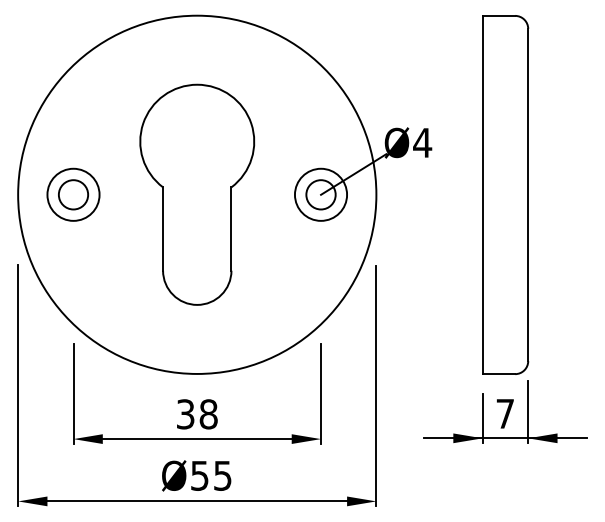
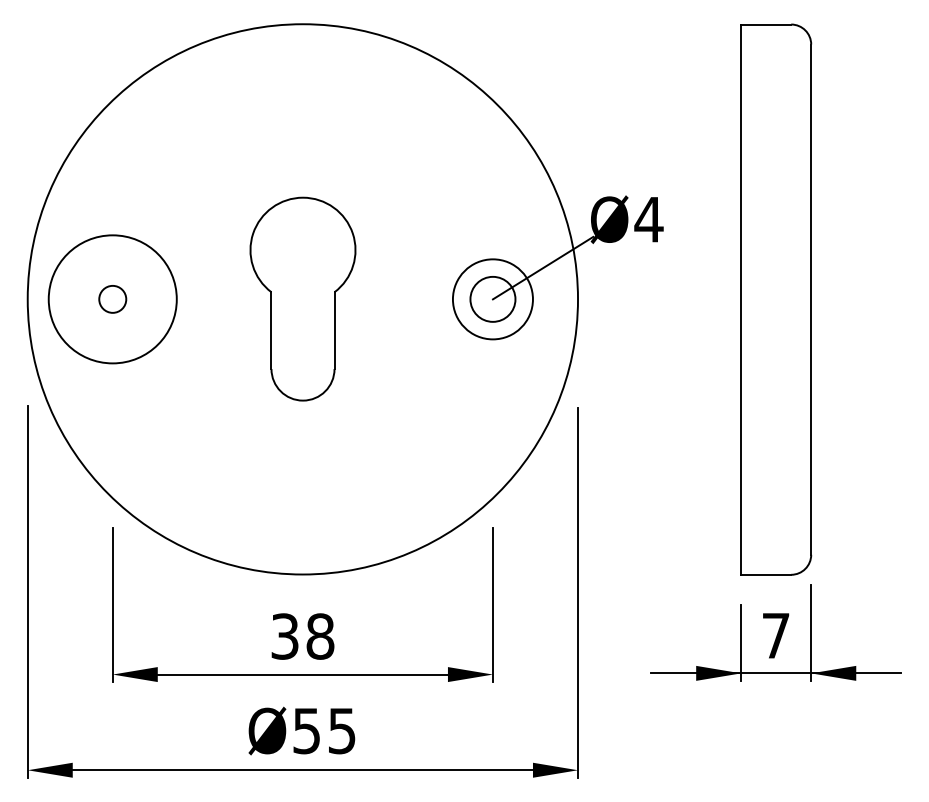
circle: (73, 194) -> (112, 298), size x0.6
circle: (73, 194) -> (112, 298), size x1.6
part: (197, 194) -> (303, 298), size x0.6

